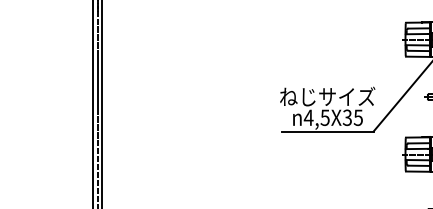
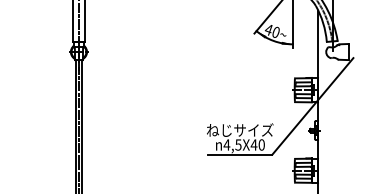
text: (352, 117) -> (257, 144), 4,5X35 -> 4,5X40

